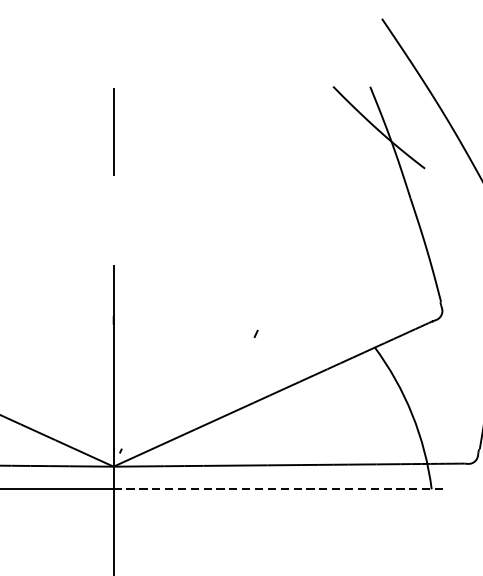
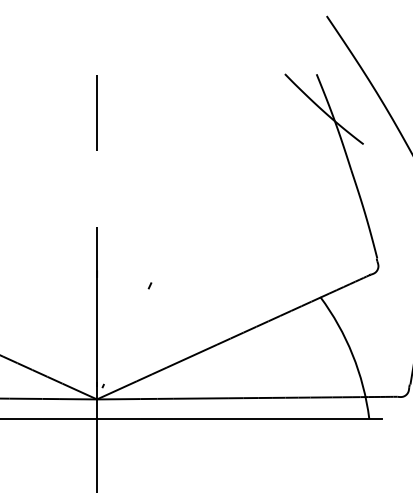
curve: (255, 333) -> (149, 285), moved
line: (281, 488) -> (240, 418), dashed -> solid

